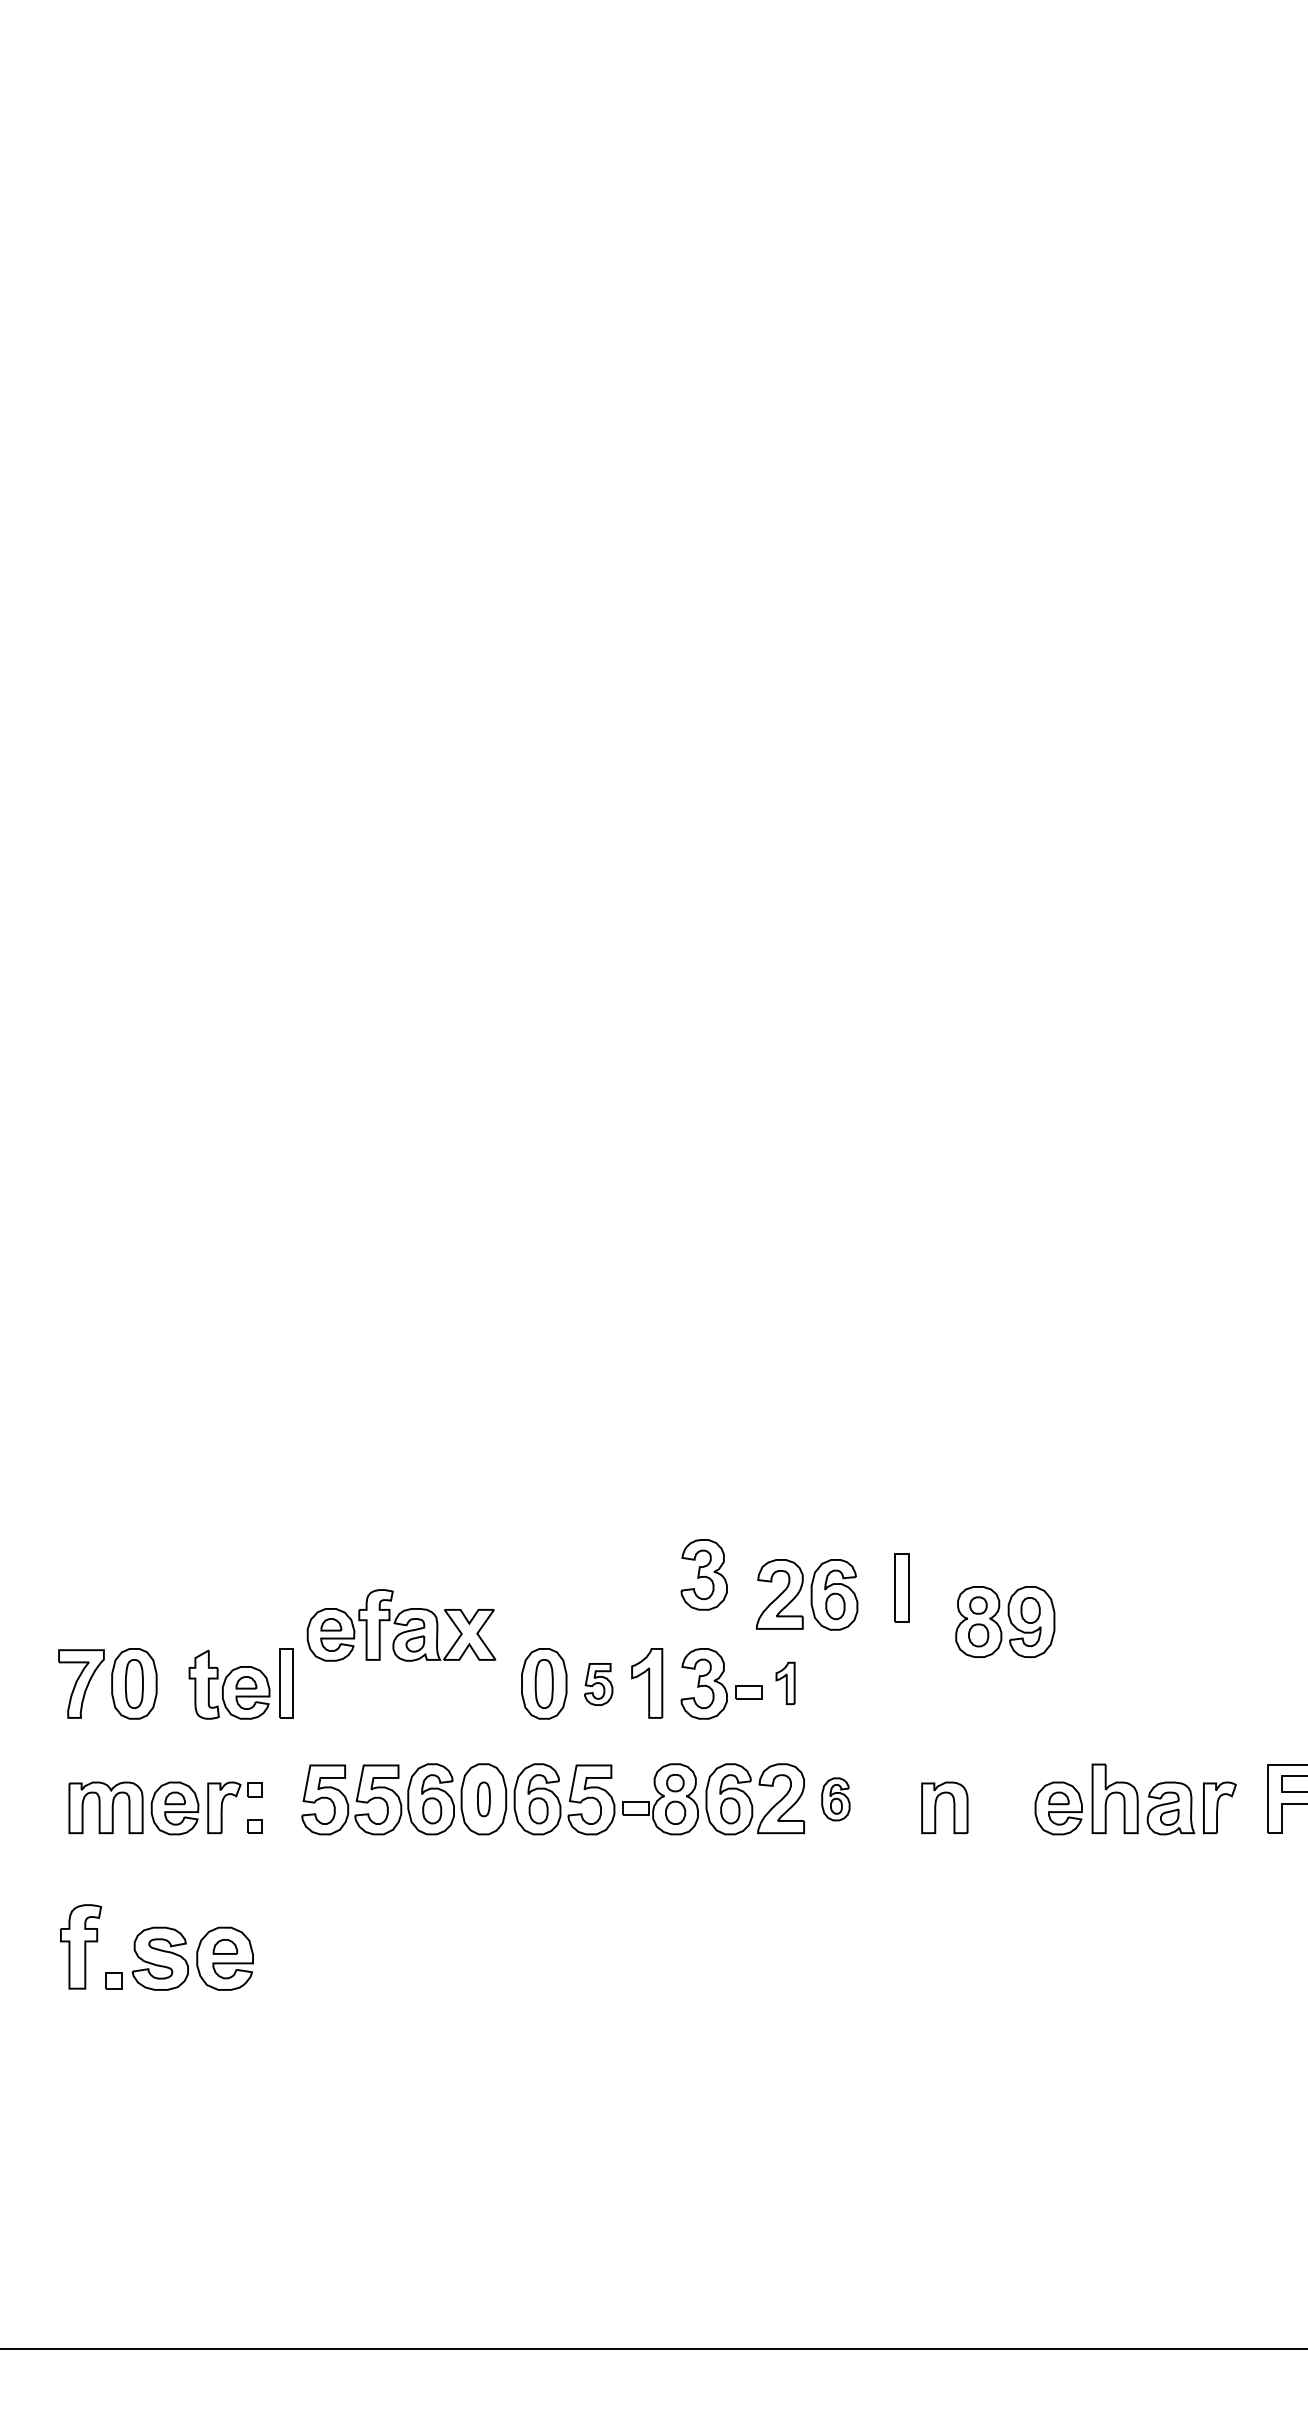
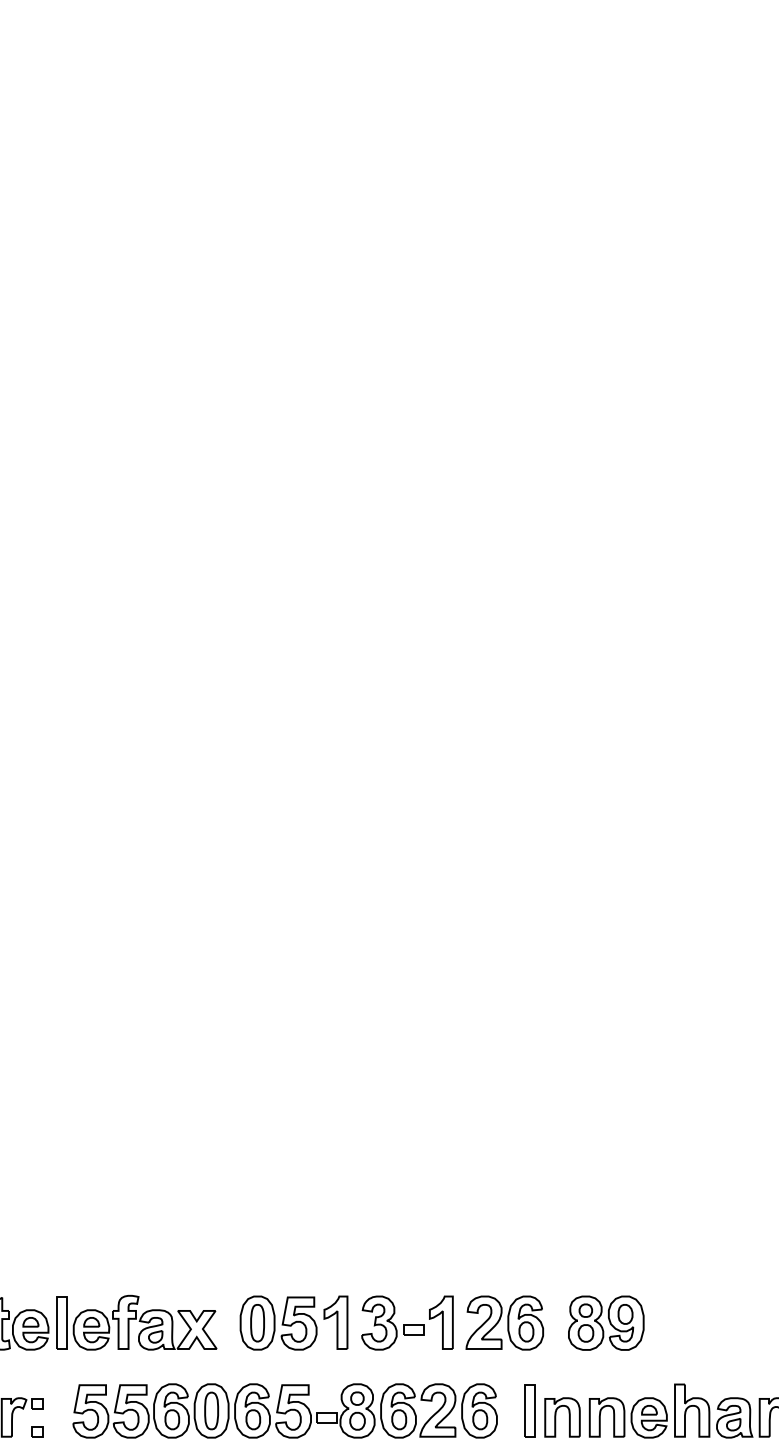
part: (703, 1574) -> (378, 1239), removed
part: (901, 1587) -> (529, 1410), moved
part: (806, 1594) -> (504, 1322), moved
part: (1005, 1621) -> (606, 1322), moved
part: (401, 1625) -> (145, 1322), moved
part: (785, 1683) -> (441, 1322), size x1.67
part: (598, 1684) -> (298, 1323), size x1.67
part: (483, 1799) -> (211, 1411), size x1.43
part: (835, 1799) -> (479, 1411), size x1.67
part: (994, 1807) -> (600, 1417), added

